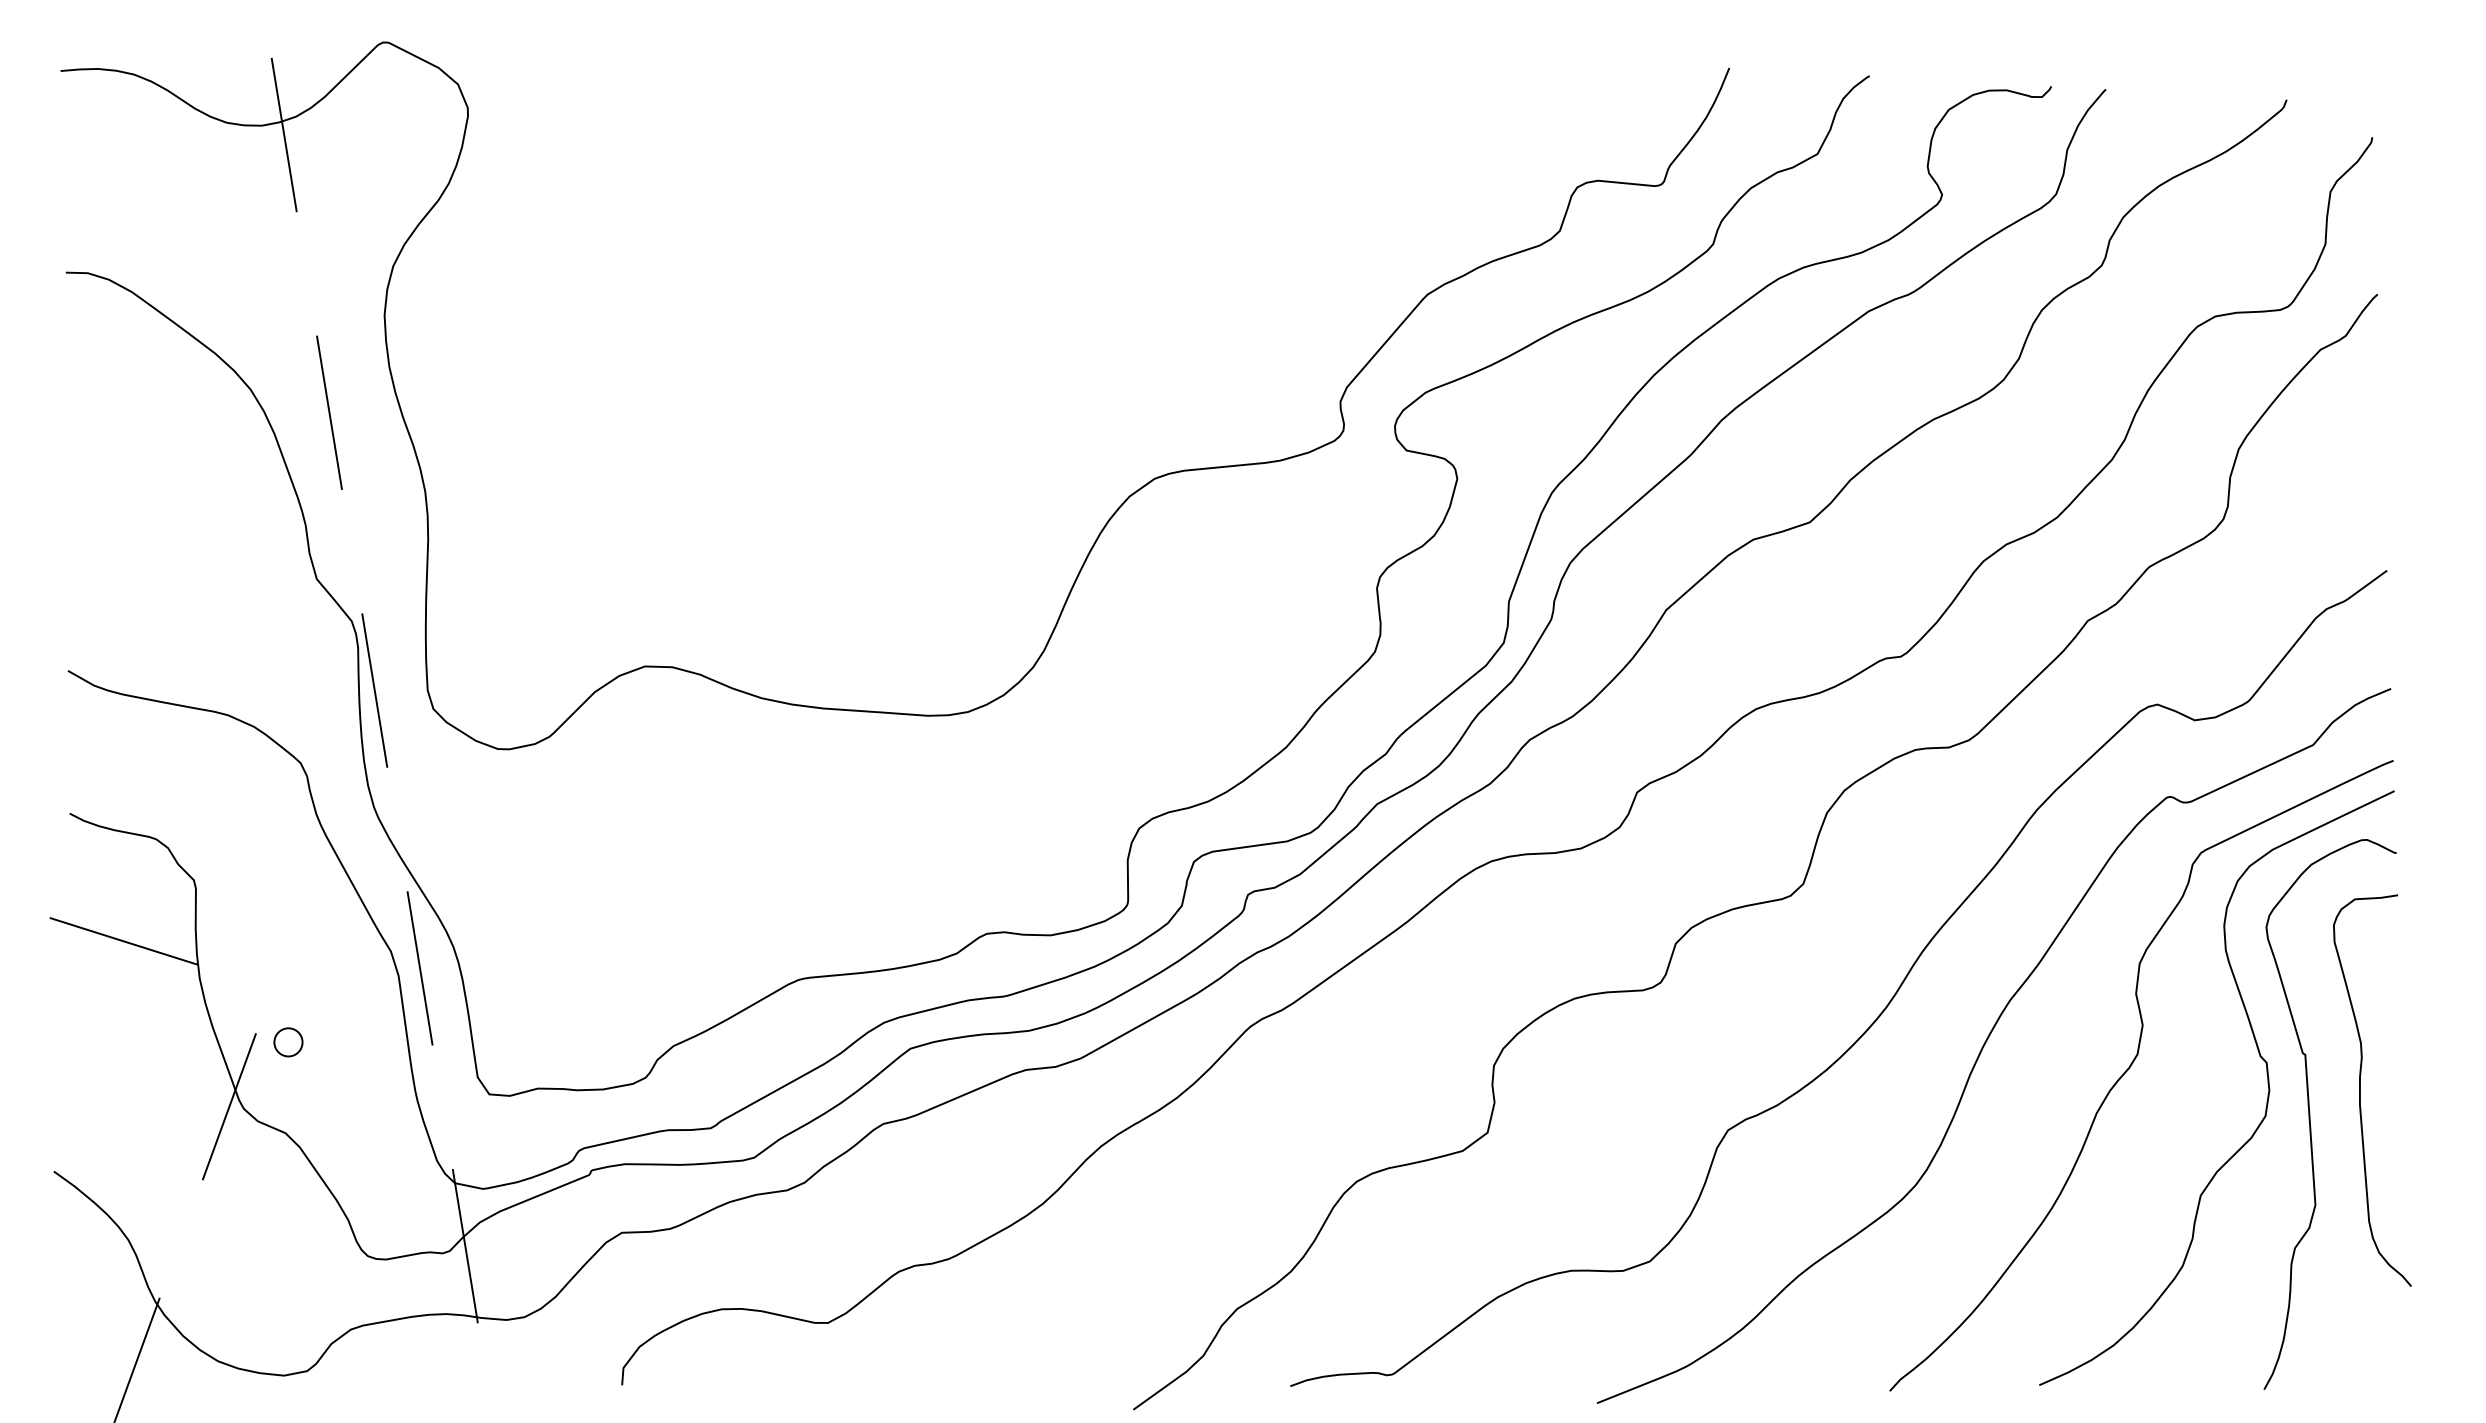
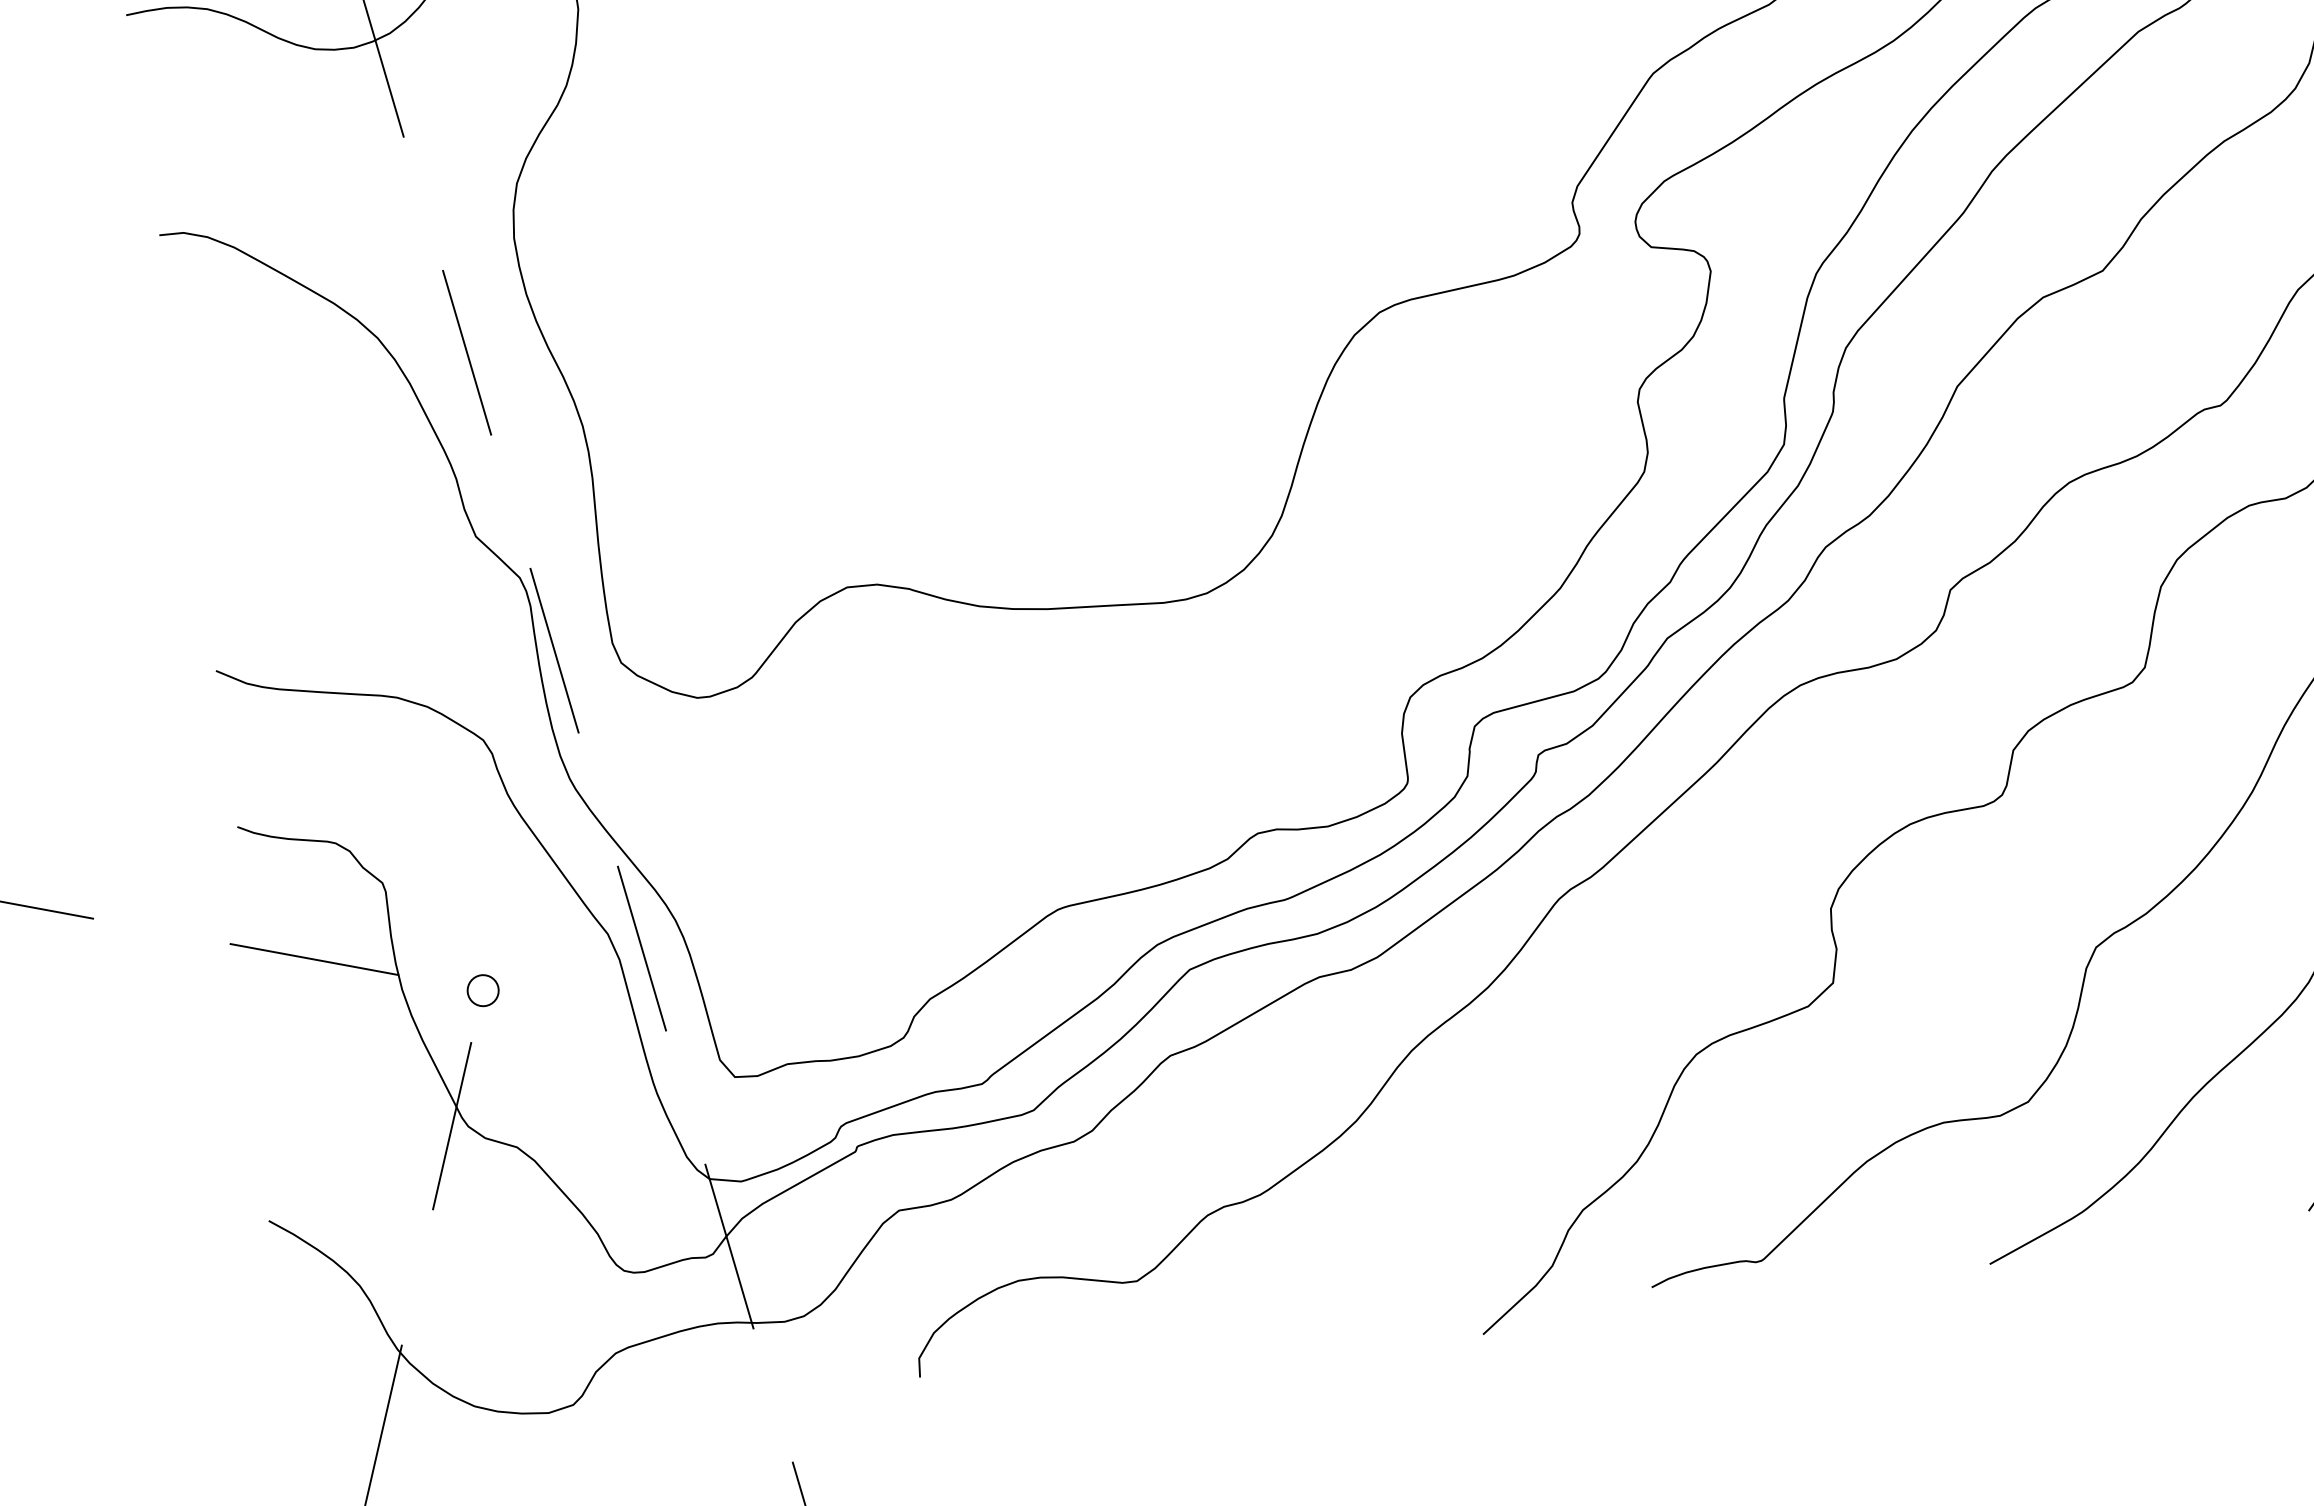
part: (288, 1042) -> (483, 990), moved

